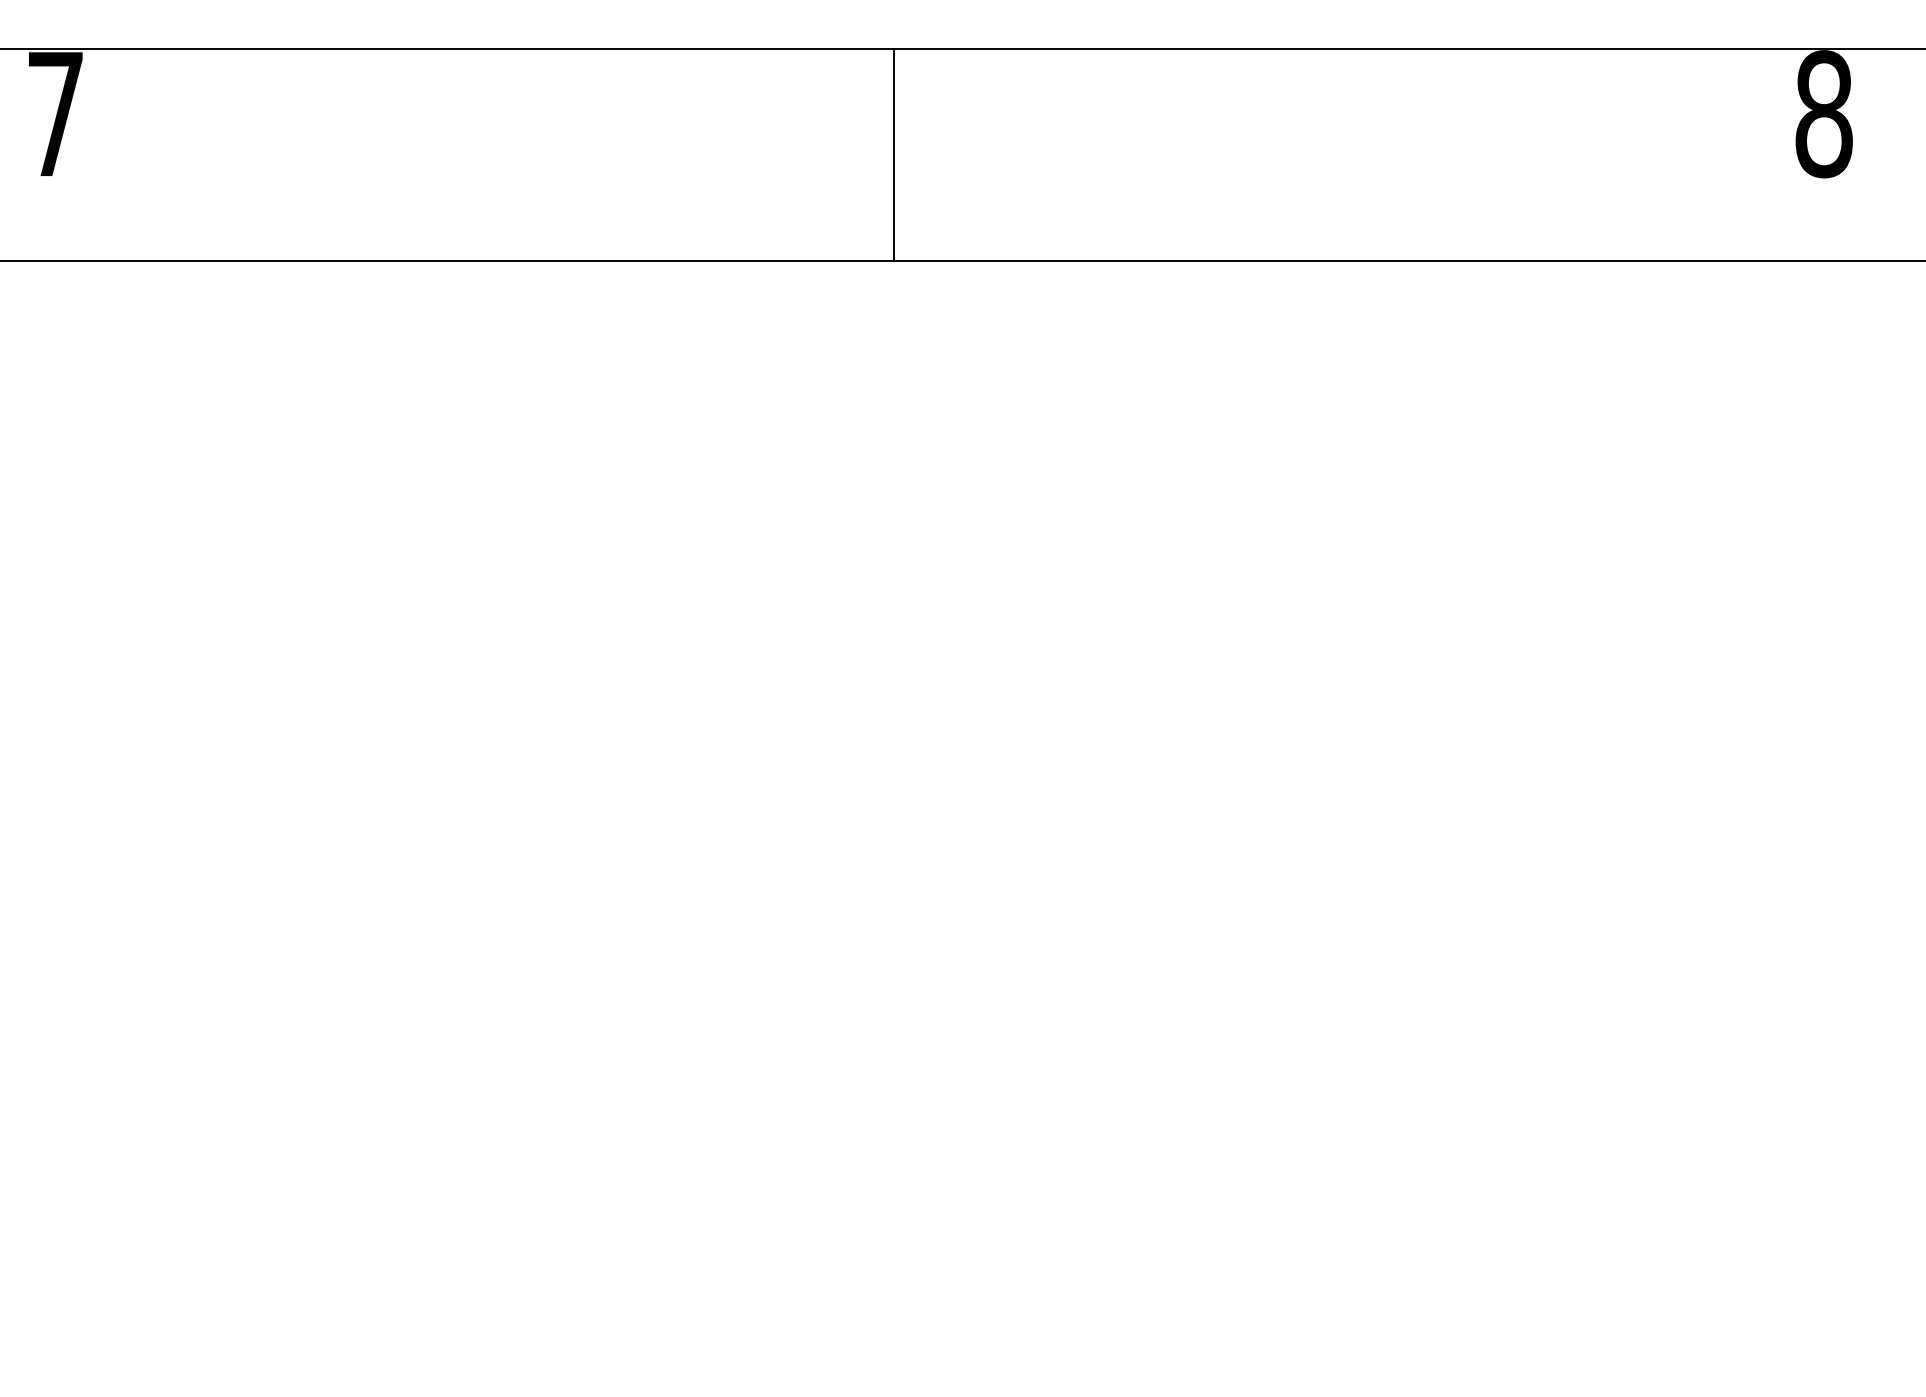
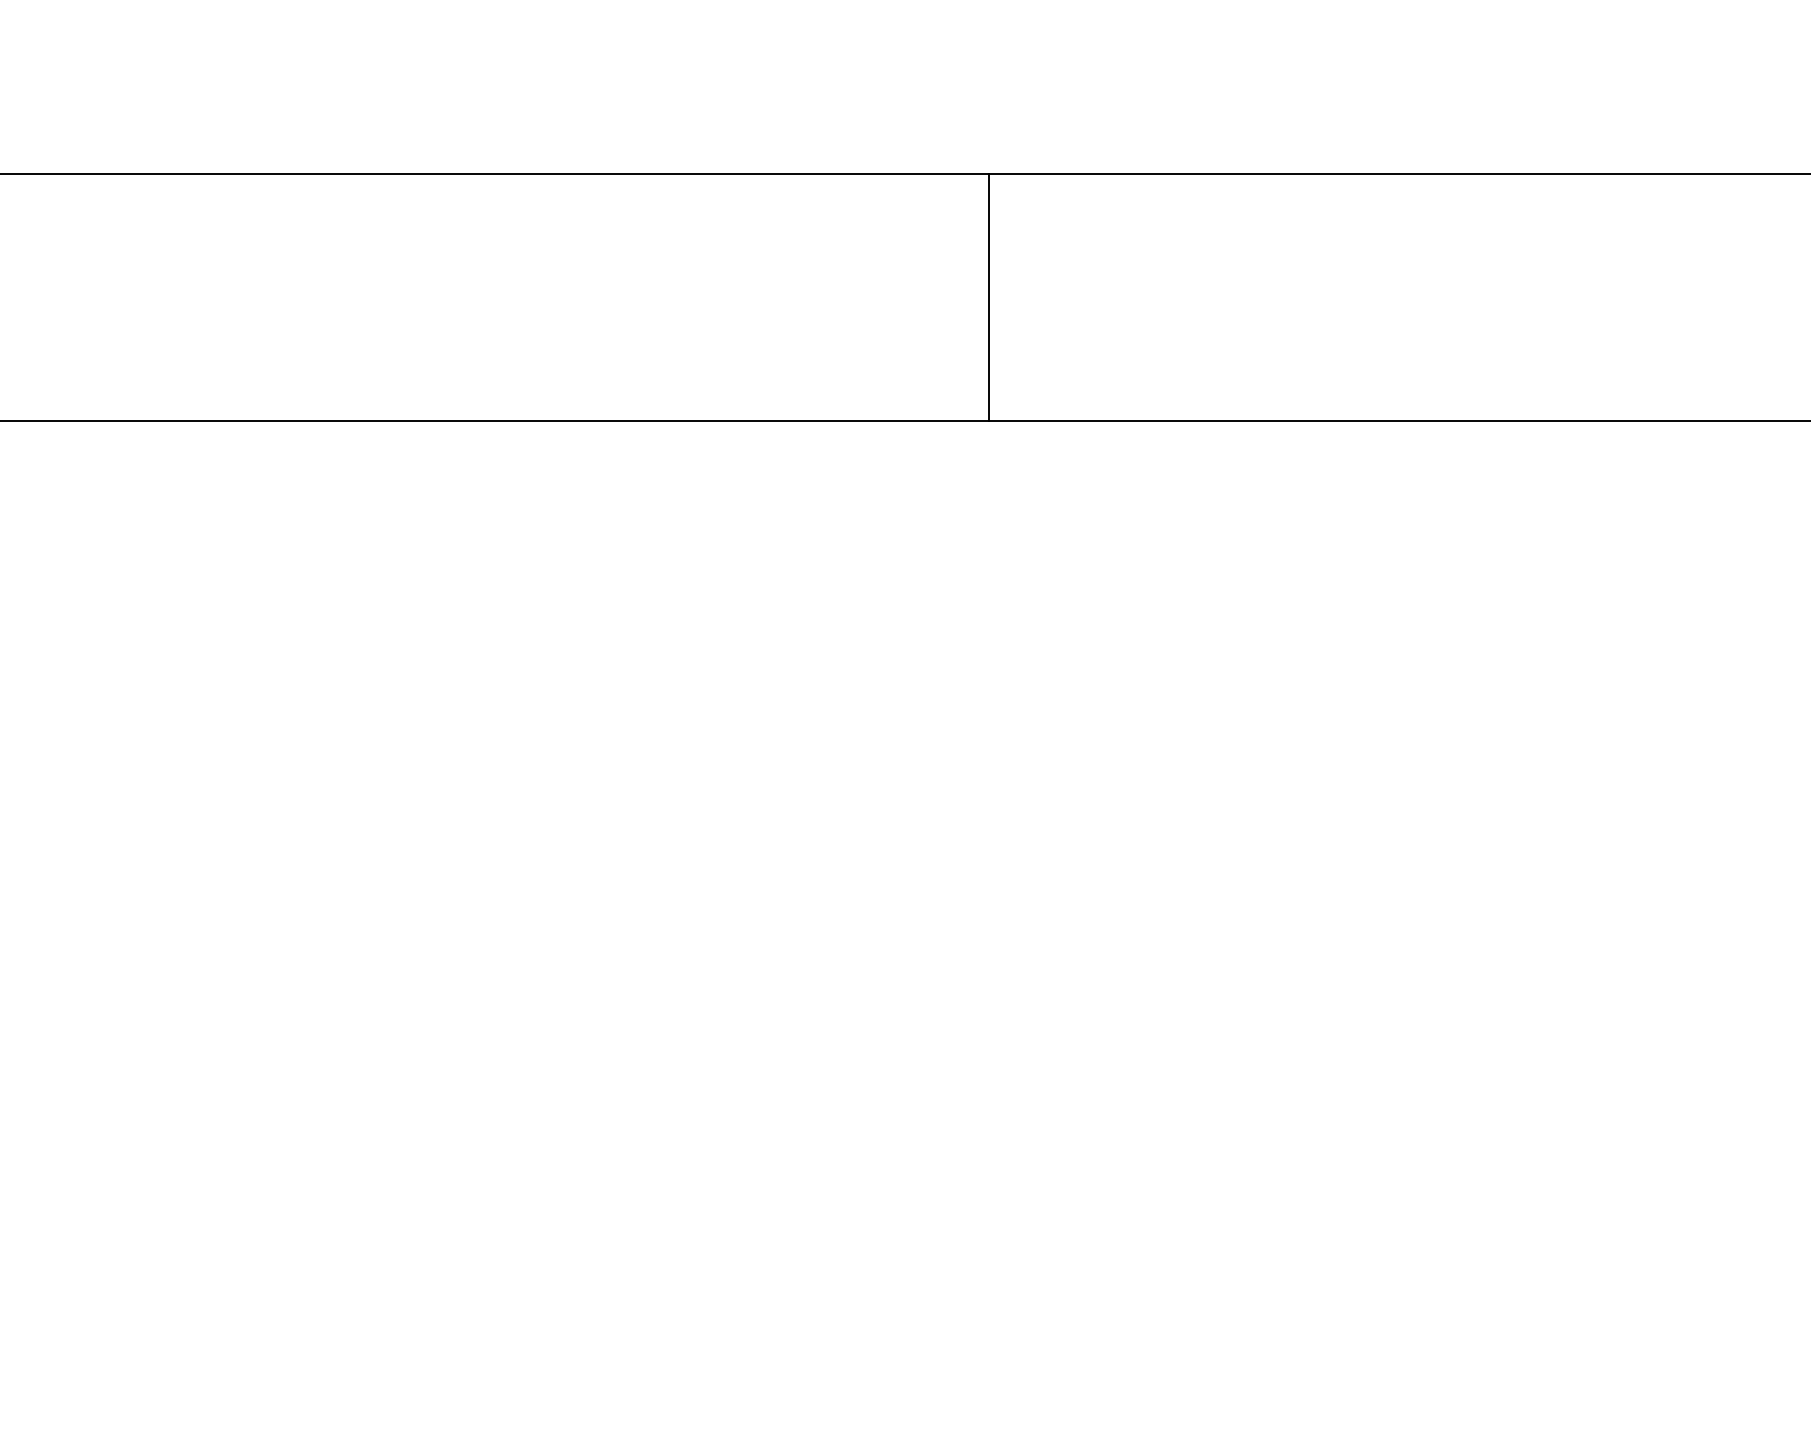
line: (894, 154) -> (989, 297), moved

